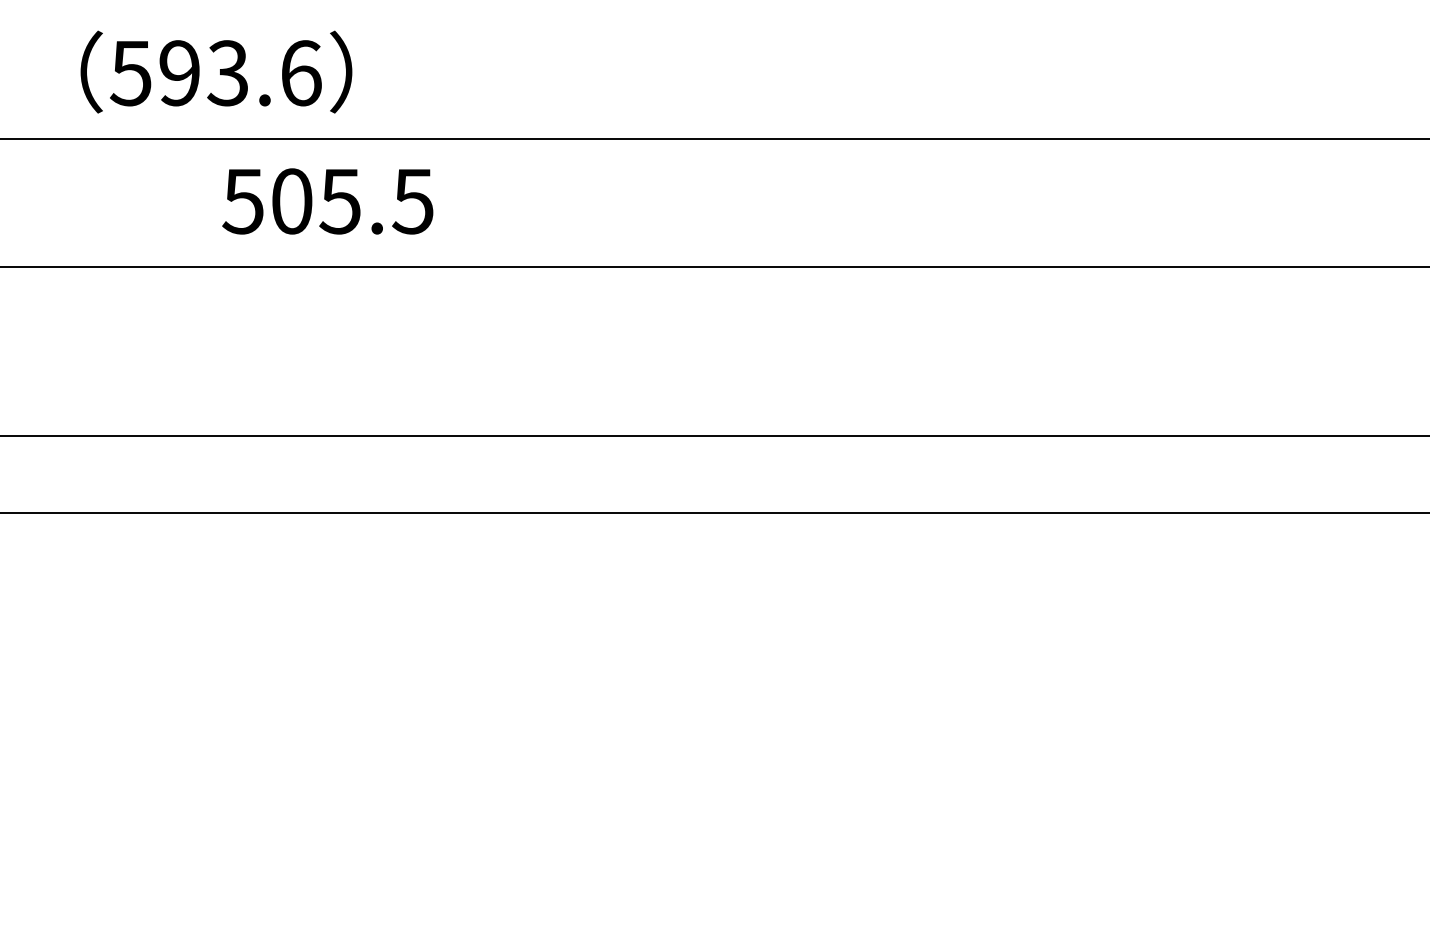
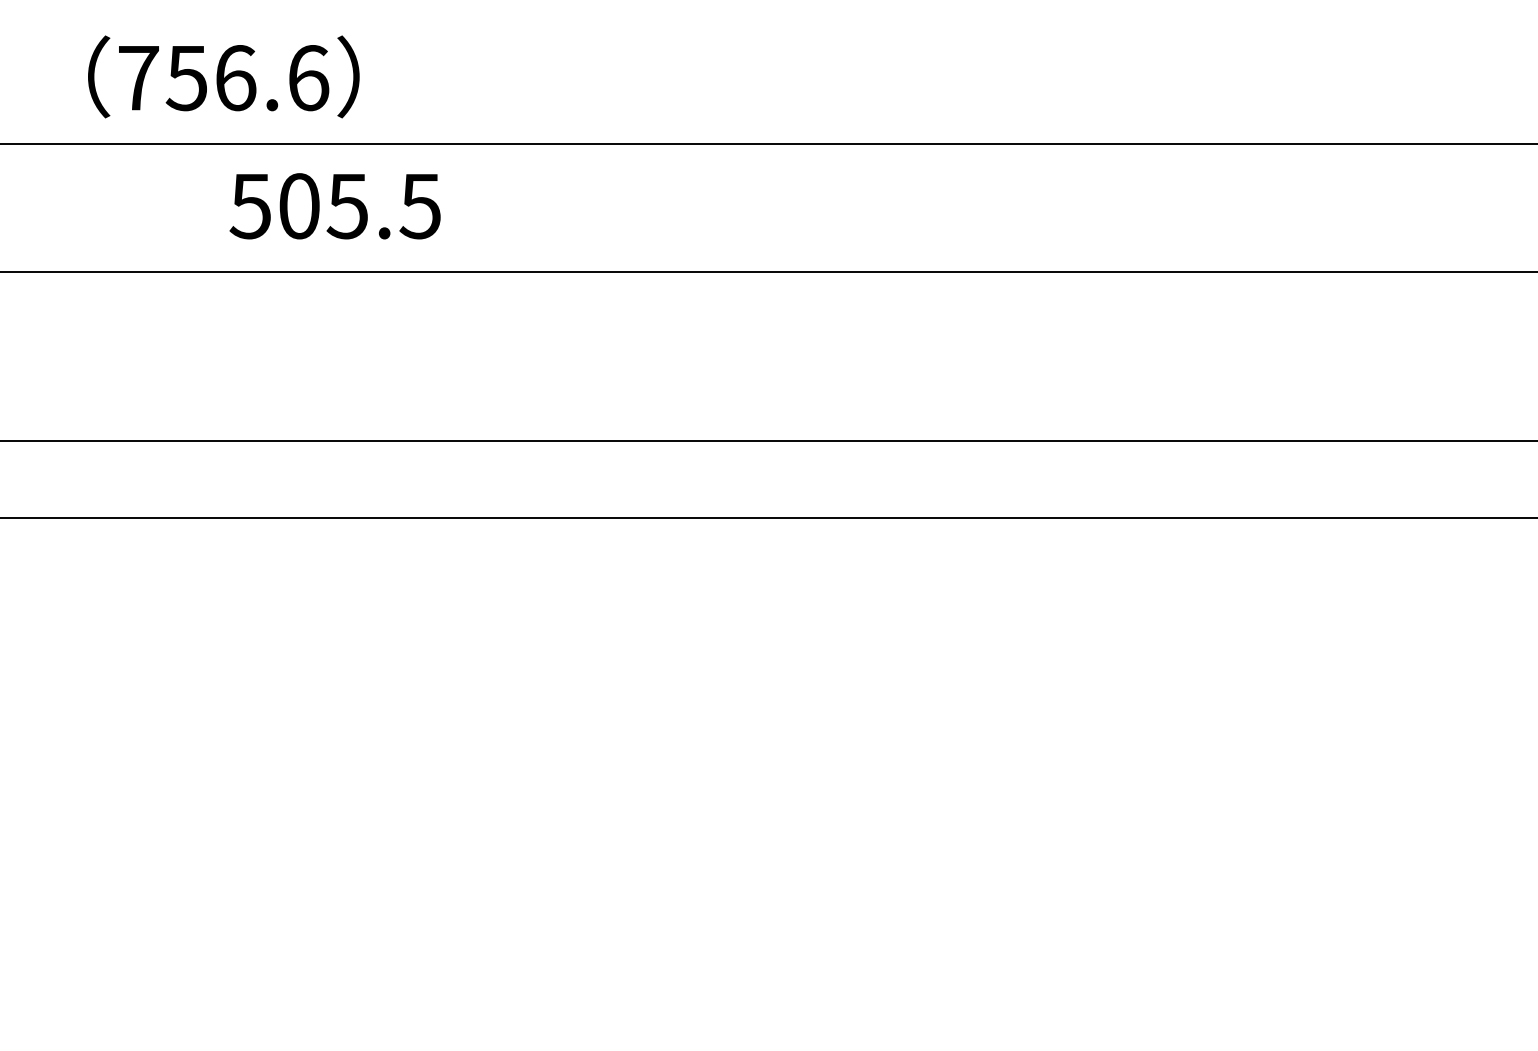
text: (179, 73) -> (186, 78), 593.6 -> 756.6

